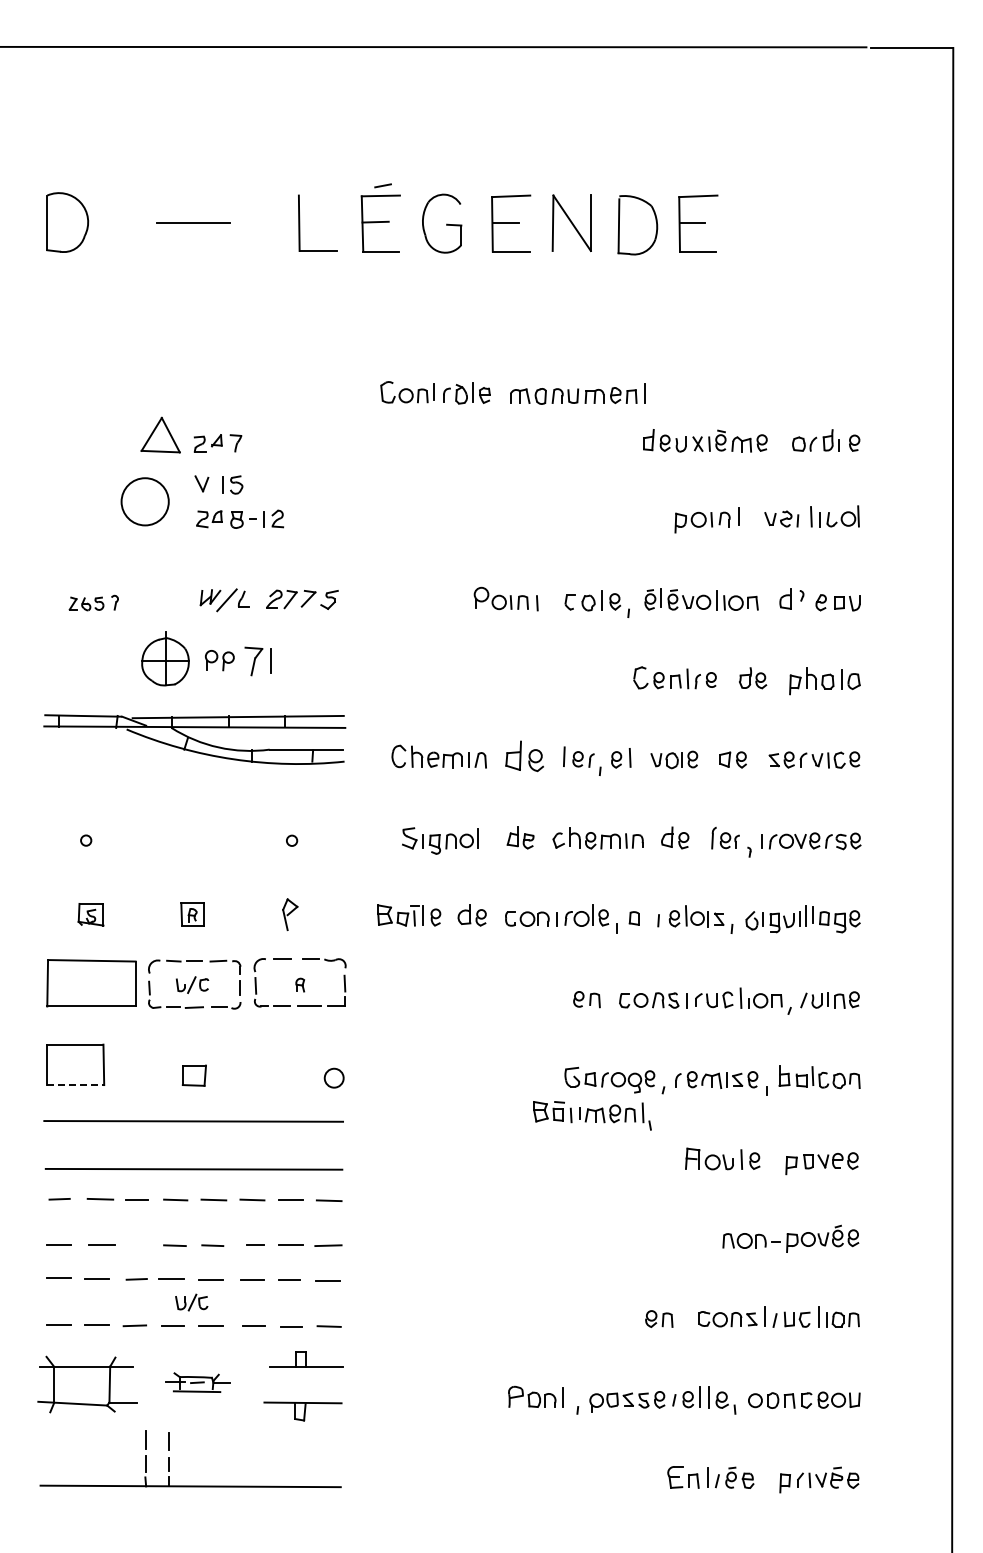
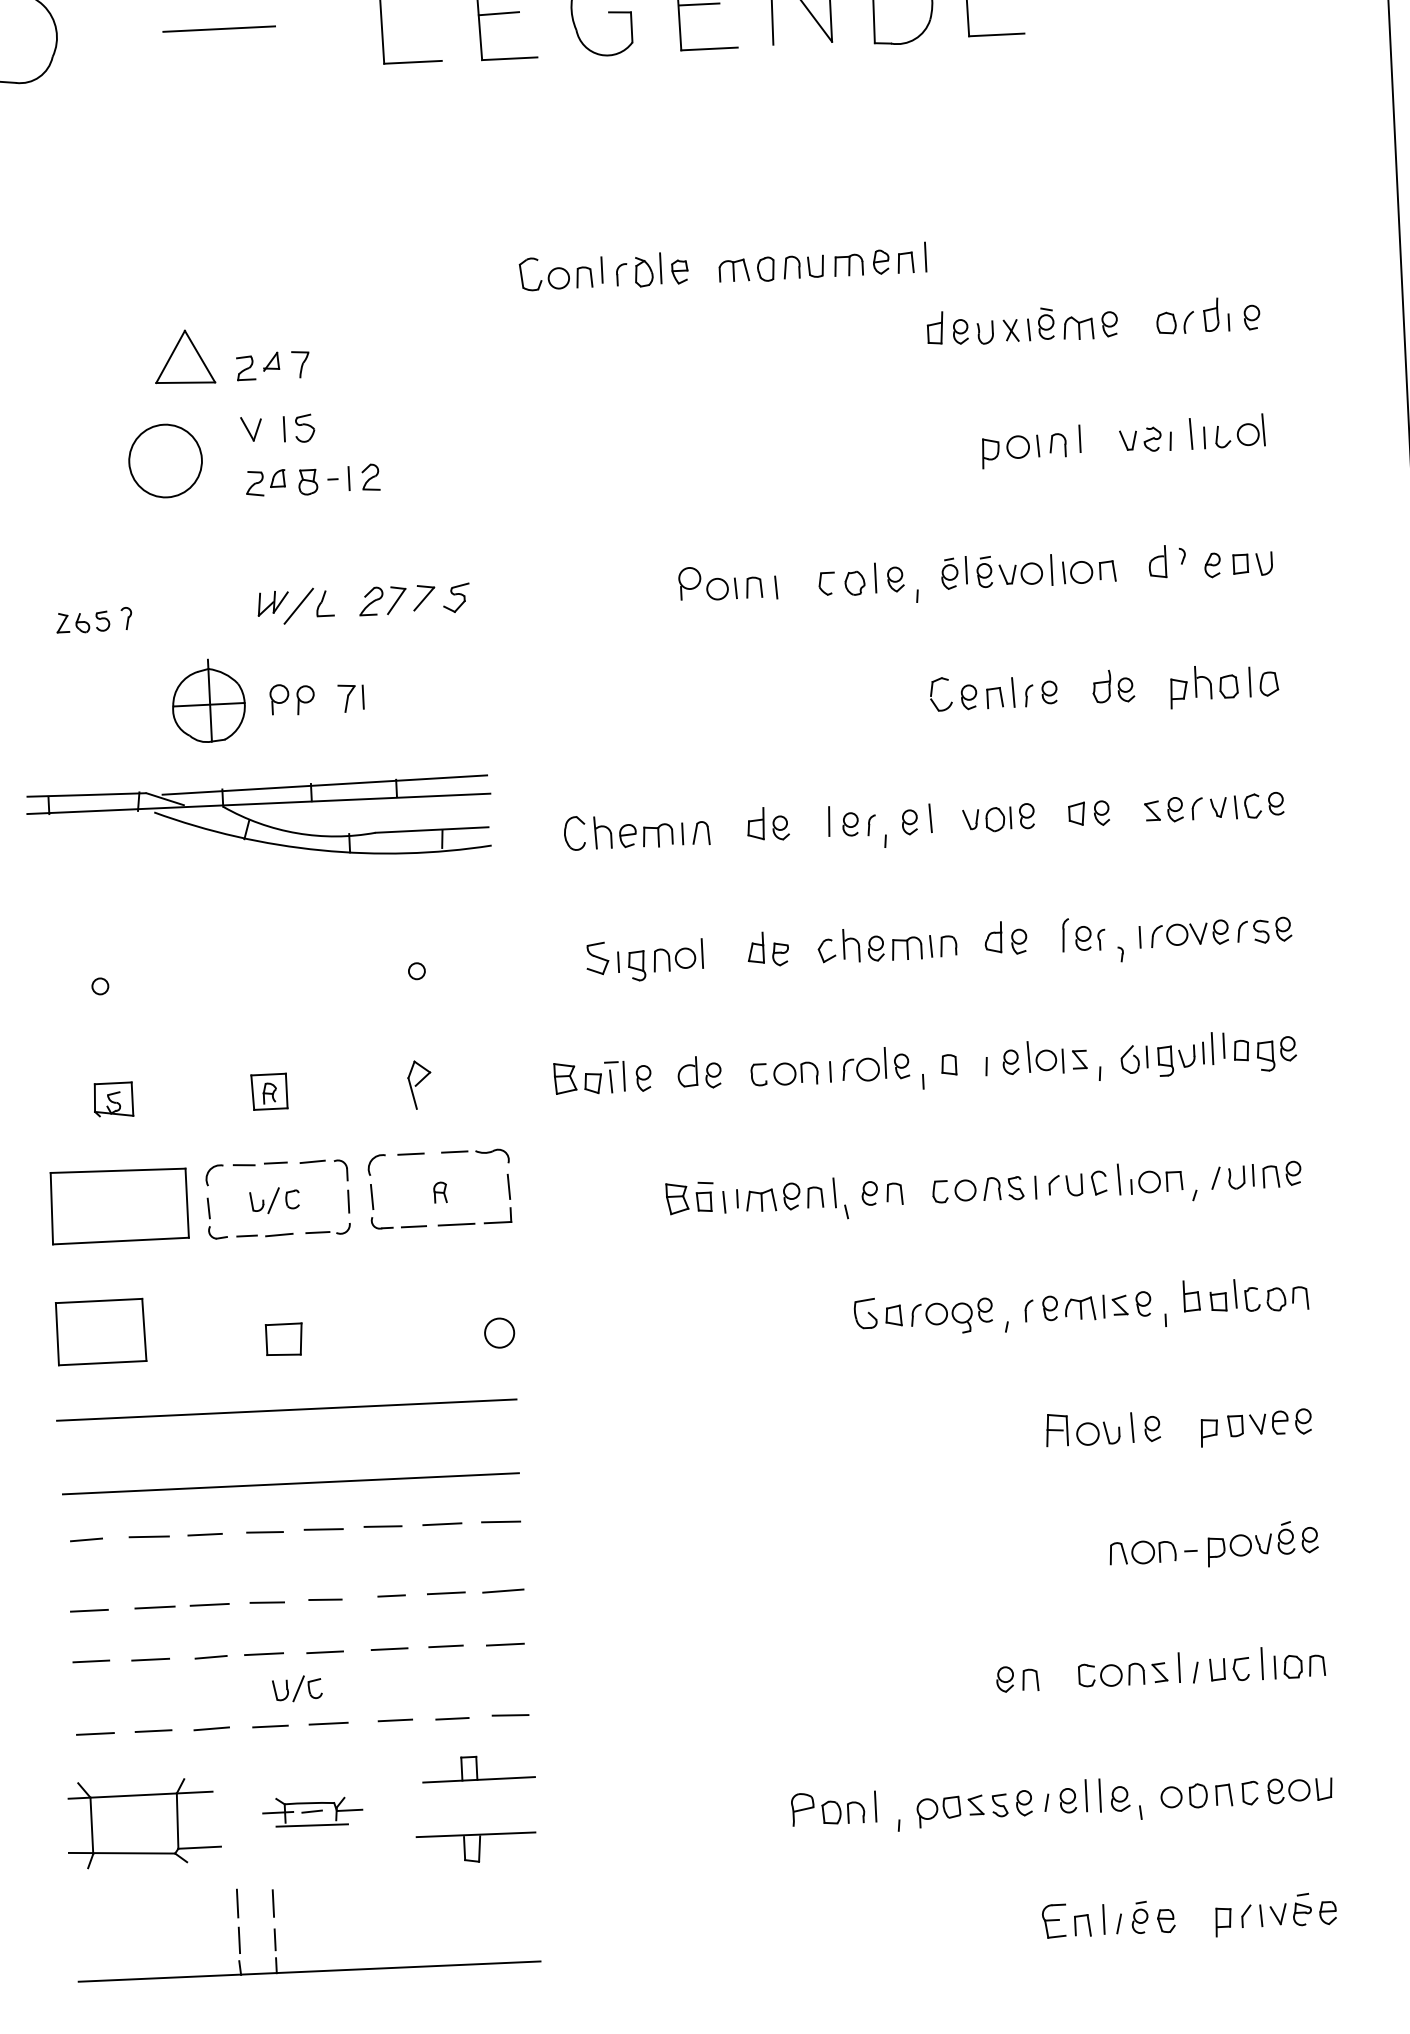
part: (257, 661) -> (350, 698), size x0.62
part: (524, 756) -> (768, 824), size x0.71
line: (76, 1085) -> (103, 1363), dashed -> solid
part: (592, 1115) -> (757, 1200), moved
line: (137, 1245) -> (209, 1605), added

